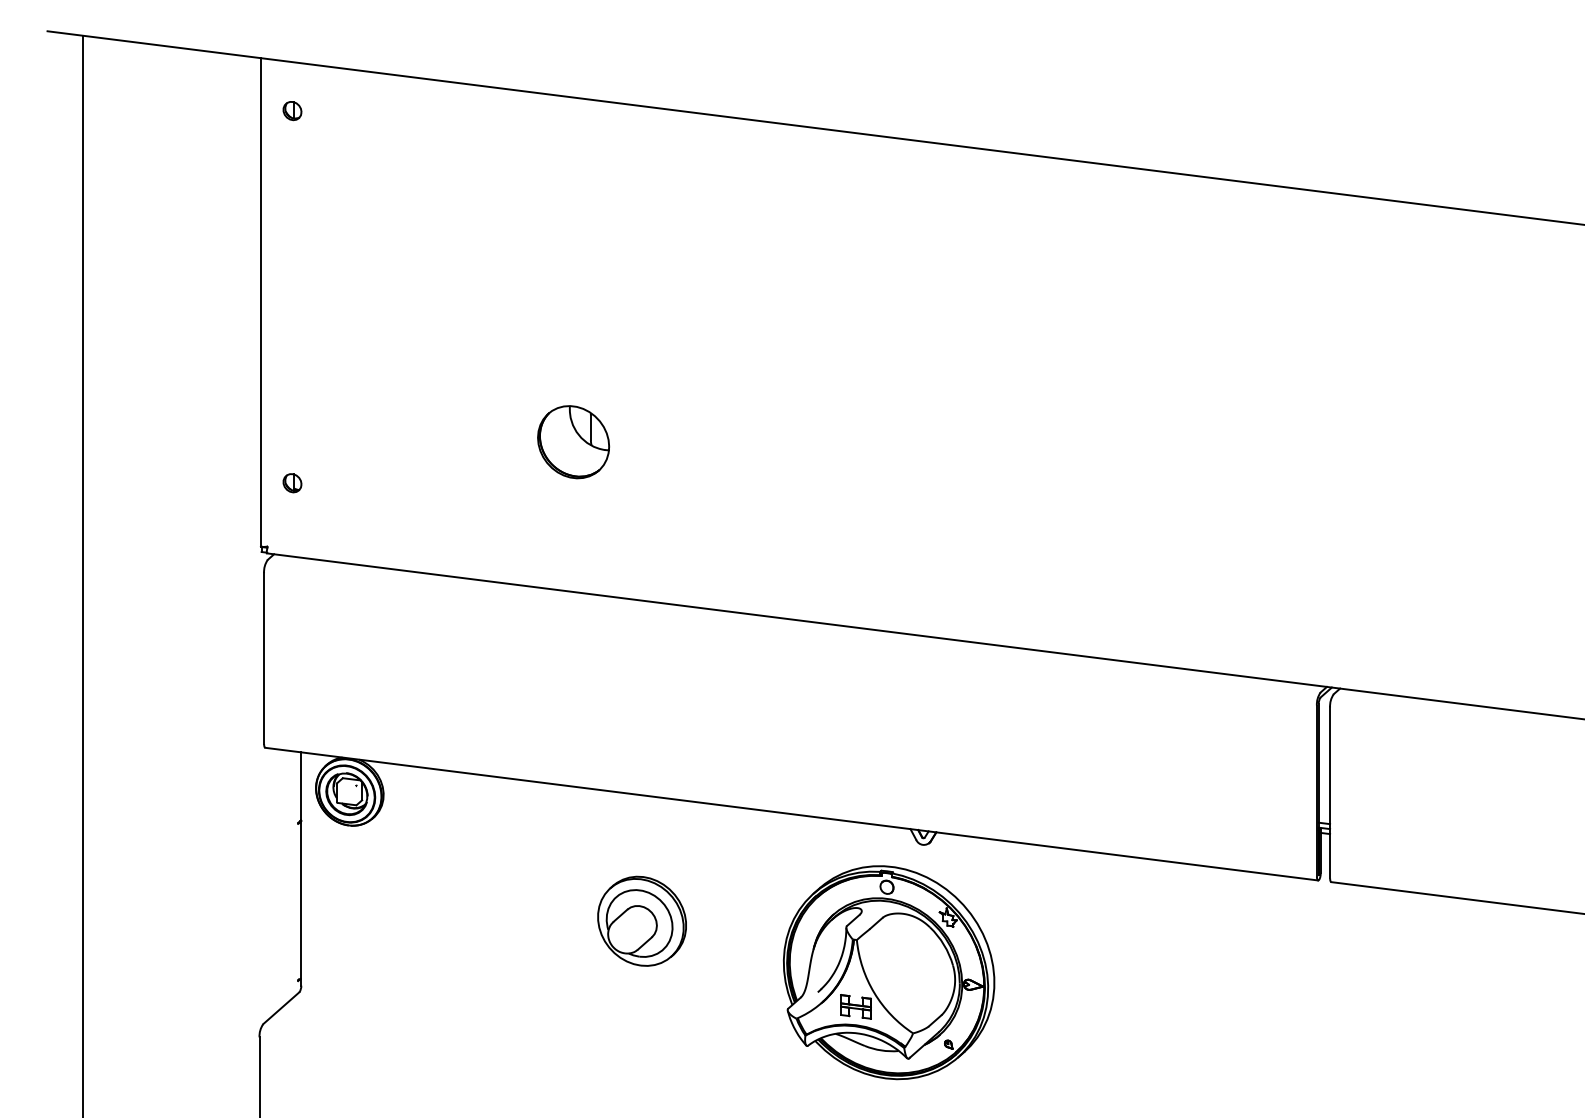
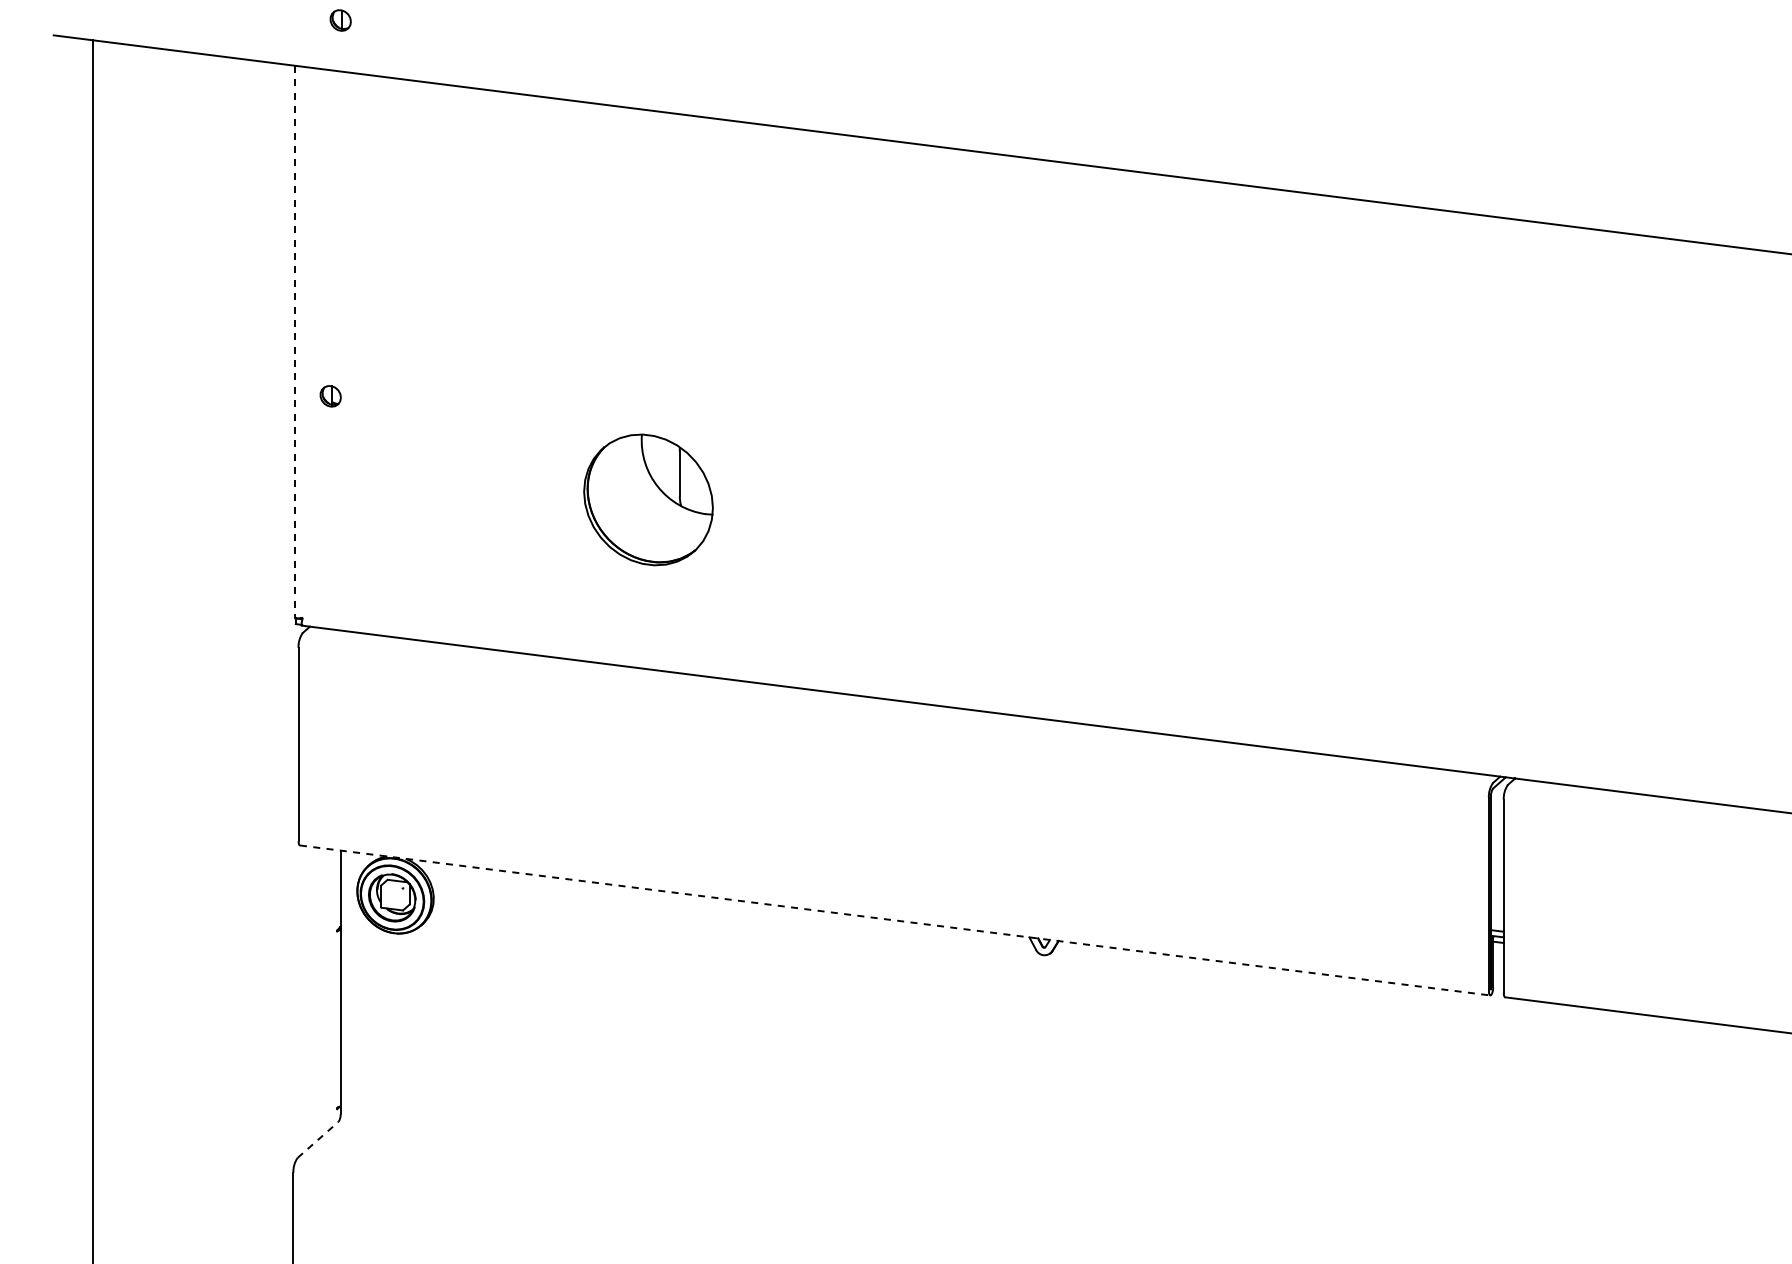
part: (292, 111) -> (340, 20), moved
line: (261, 302) -> (295, 342), solid -> dashed
part: (573, 441) -> (648, 499), size x1.6
part: (292, 483) -> (330, 396), moved
line: (792, 814) -> (895, 920), solid -> dashed
part: (641, 921) -> (725, 1041), removed
part: (889, 972) -> (1005, 1099), removed
line: (281, 1007) -> (318, 1139), solid -> dashed

